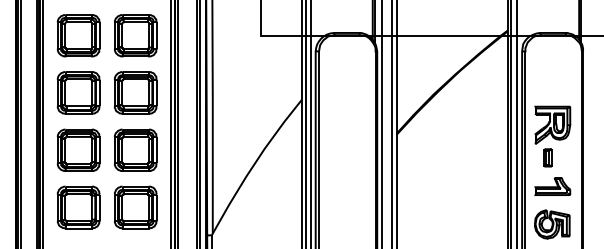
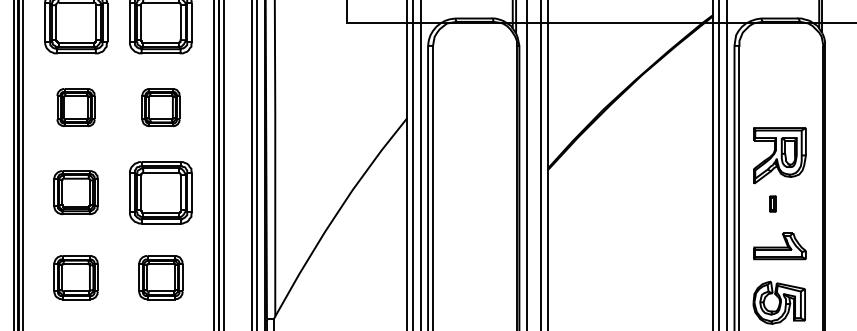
part: (78, 92) -> (75, 106), size x0.6
part: (135, 92) -> (160, 106), size x0.6
part: (78, 149) -> (75, 191), size x0.7
part: (547, 157) -> (772, 203), size x0.6
part: (78, 207) -> (75, 277), size x0.7
part: (135, 207) -> (160, 277), size x0.7

